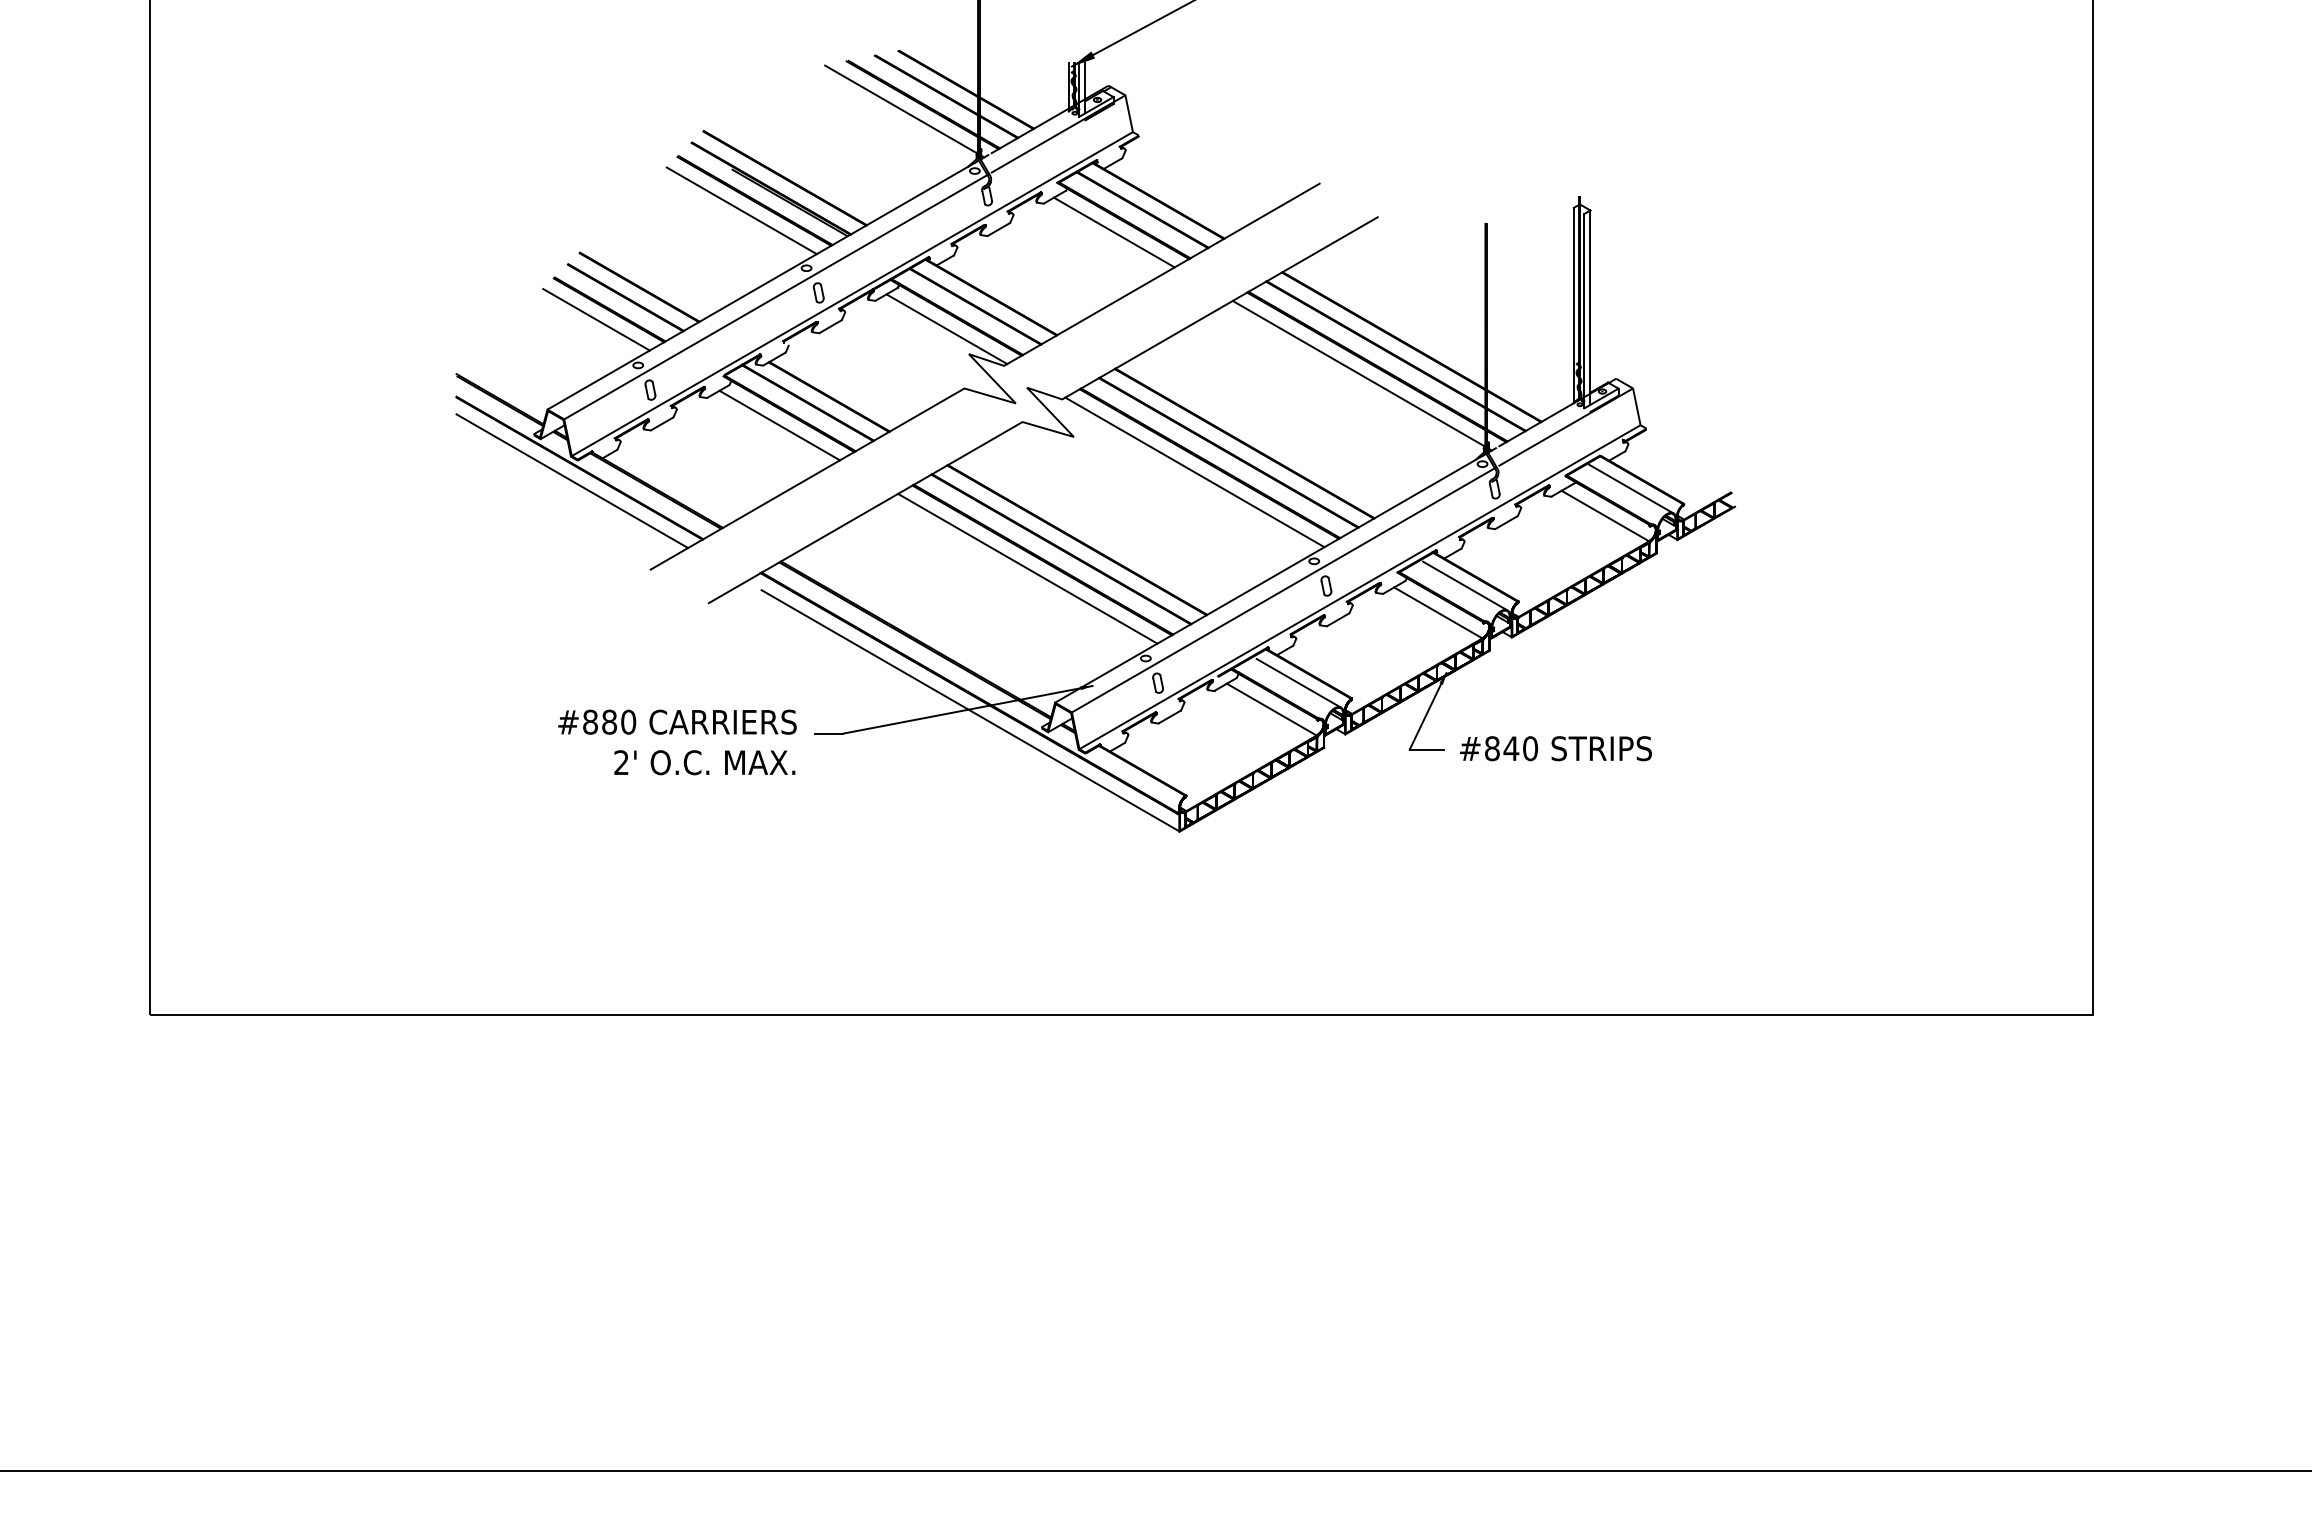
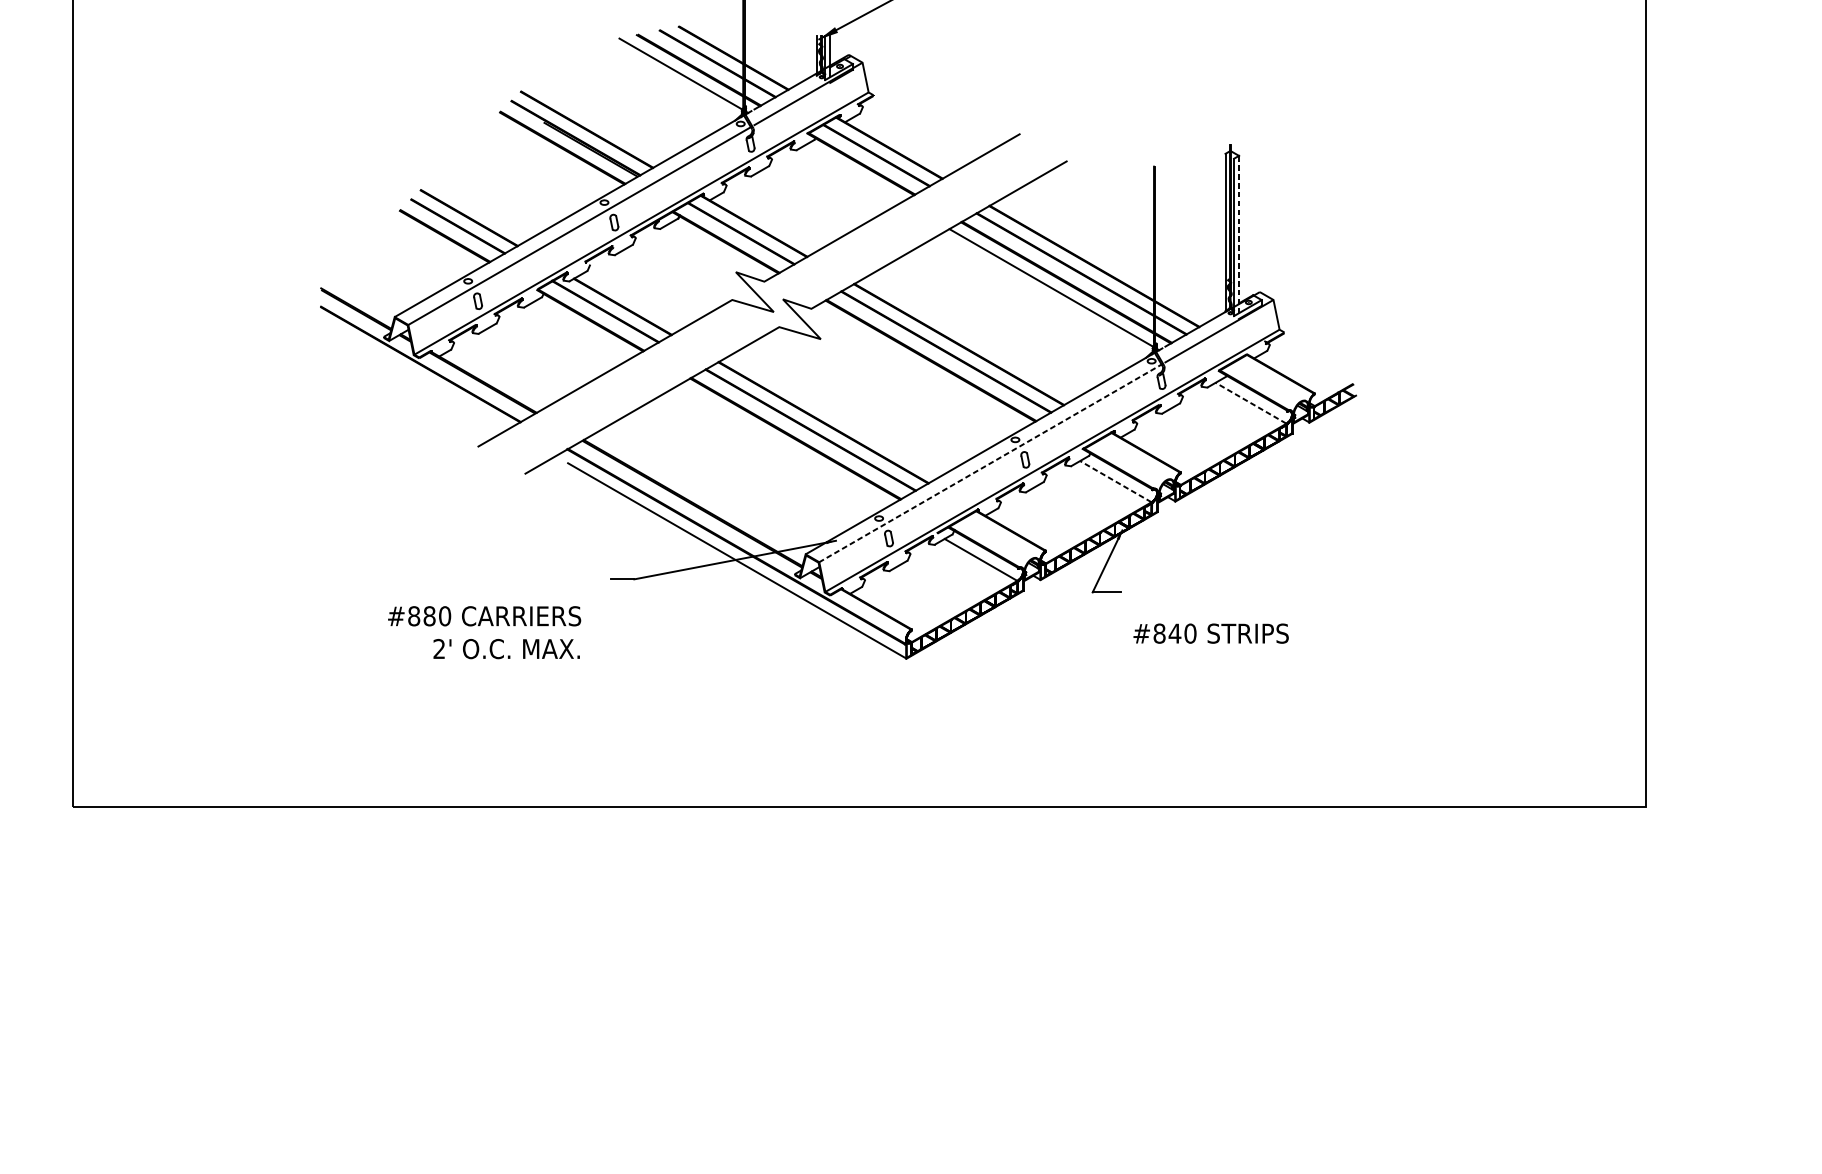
line: (741, 210) -> (551, 155), removed
line: (1113, 232) -> (852, 173), removed
line: (1590, 307) -> (1239, 234), solid -> dashed
line: (596, 319) -> (434, 244), removed
line: (946, 329) -> (717, 252), removed
line: (779, 425) -> (582, 329), removed
line: (1194, 472) -> (918, 367), removed
line: (572, 481) -> (414, 375), removed
line: (1630, 488) -> (1271, 380), removed
line: (1604, 515) -> (1250, 402), solid -> dashed
line: (1027, 568) -> (783, 445), removed
line: (1464, 585) -> (1137, 459), removed
line: (1283, 590) -> (990, 463), solid -> dashed
line: (1438, 612) -> (1116, 481), solid -> dashed
line: (1298, 682) -> (1002, 537), removed
text: (677, 742) -> (484, 632), moved
text: (1555, 748) -> (1210, 633), moved

